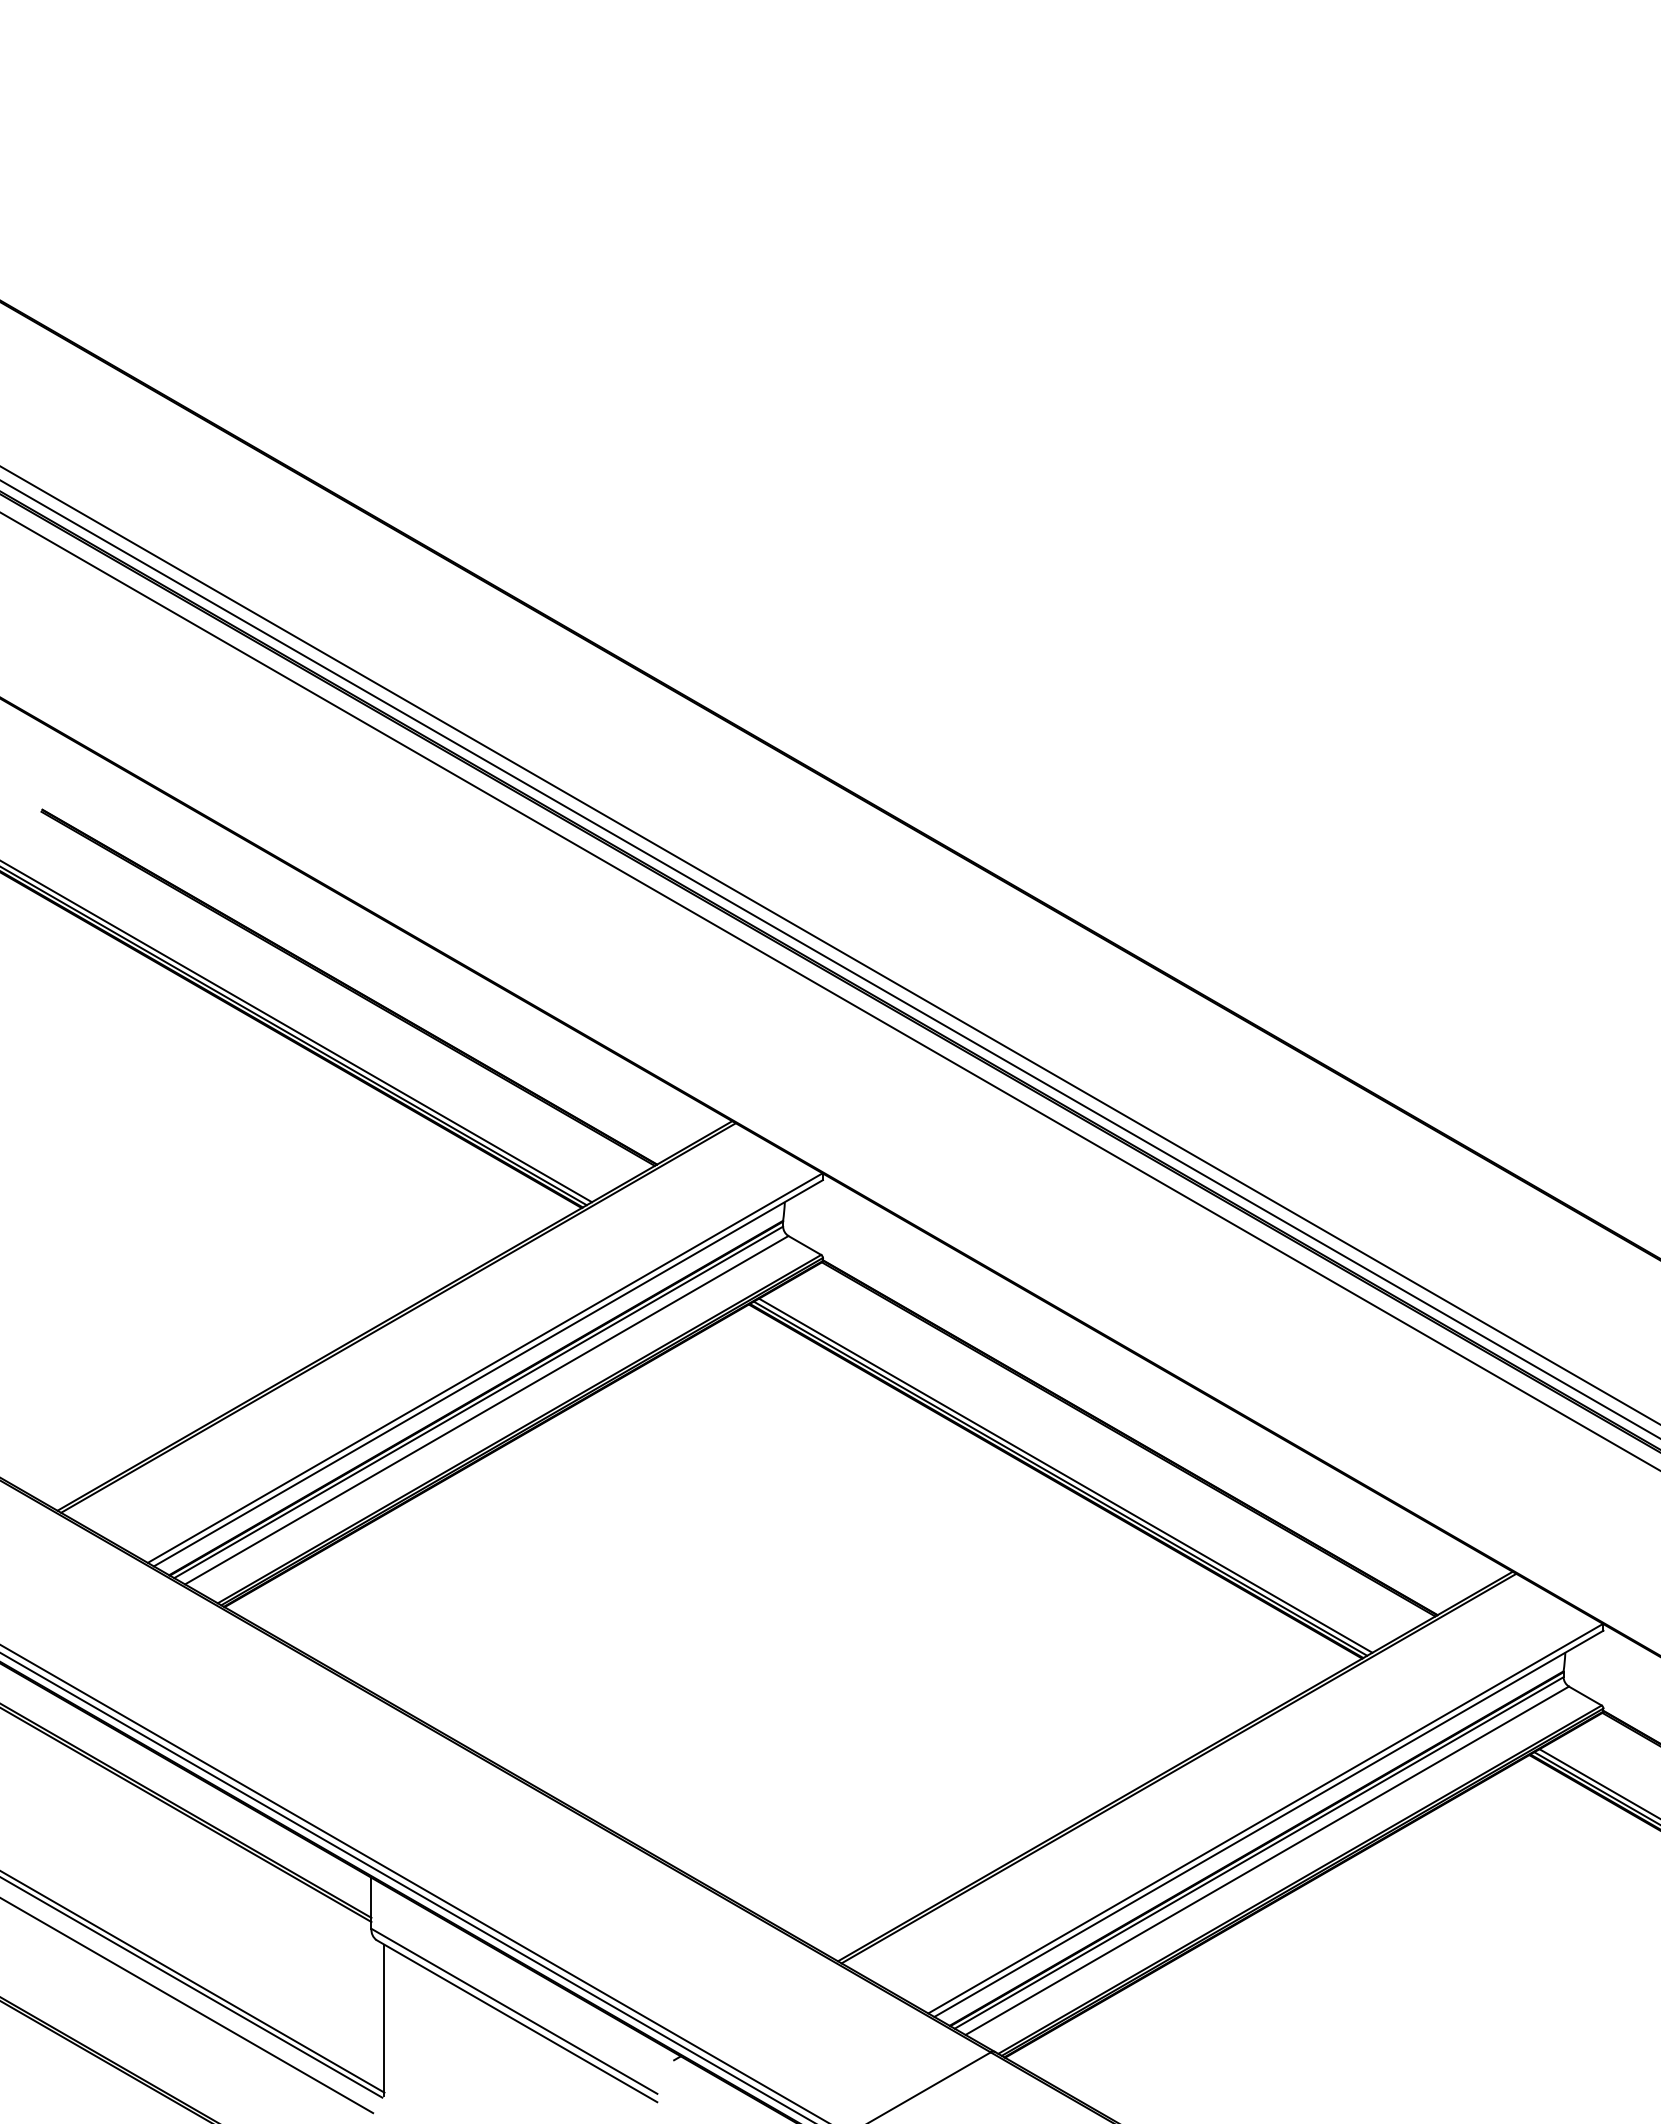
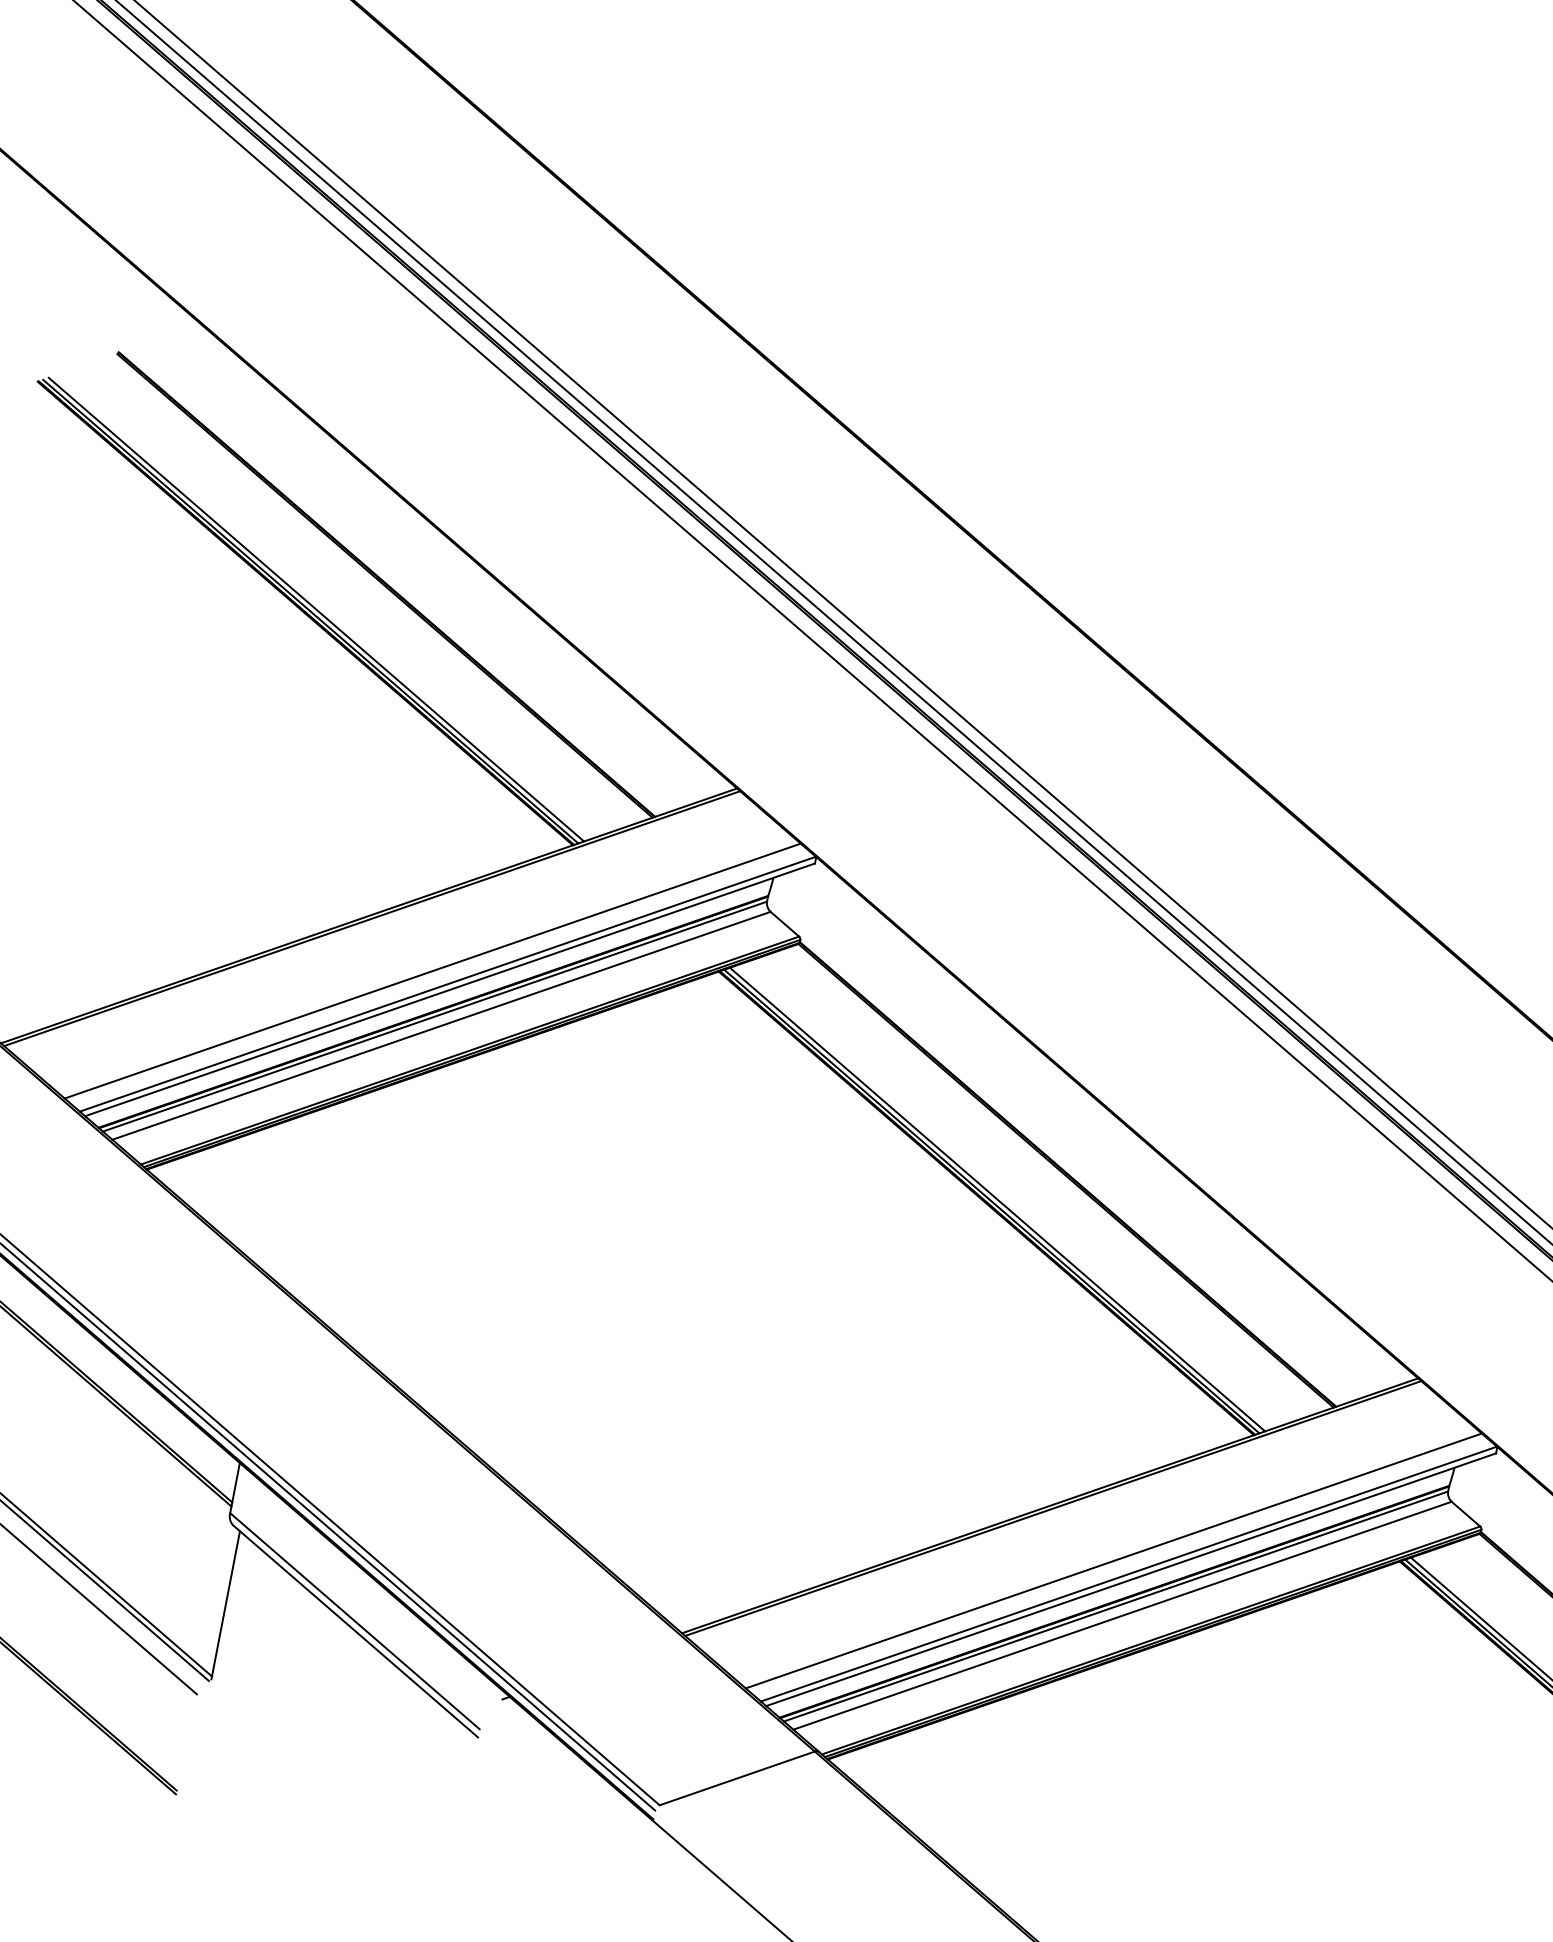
line: (467, 1357) -> (432, 970), added
line: (1247, 1808) -> (1113, 1560), added

